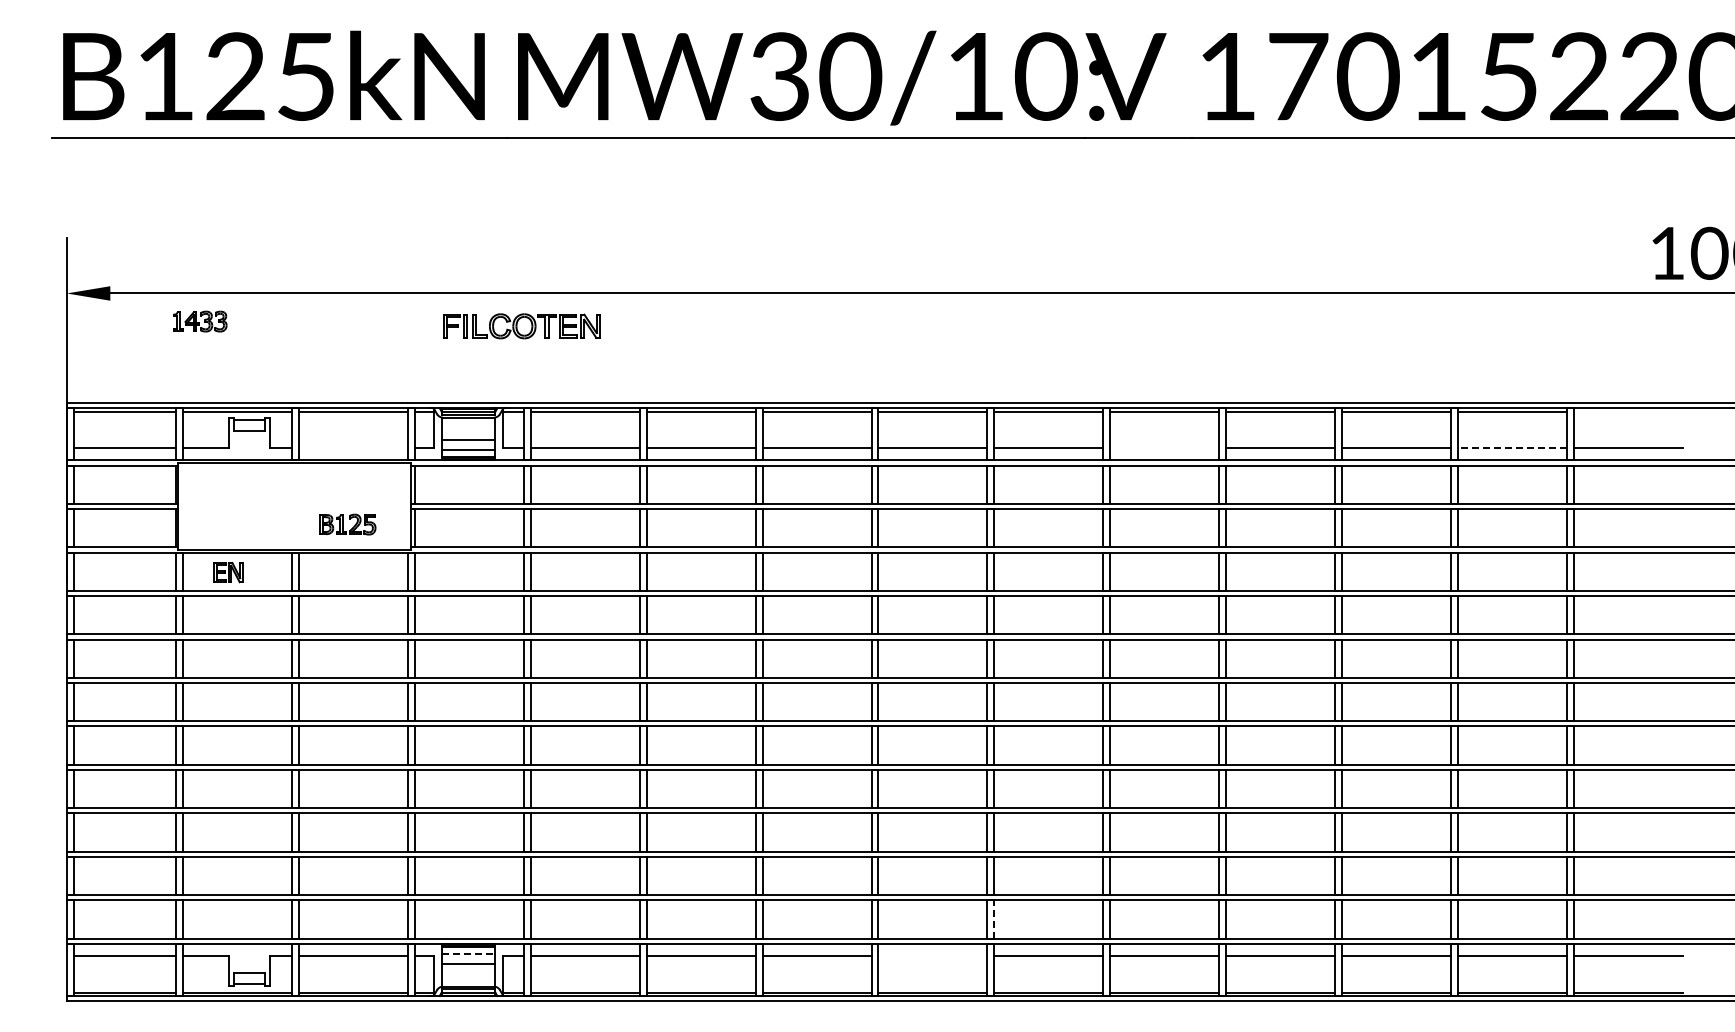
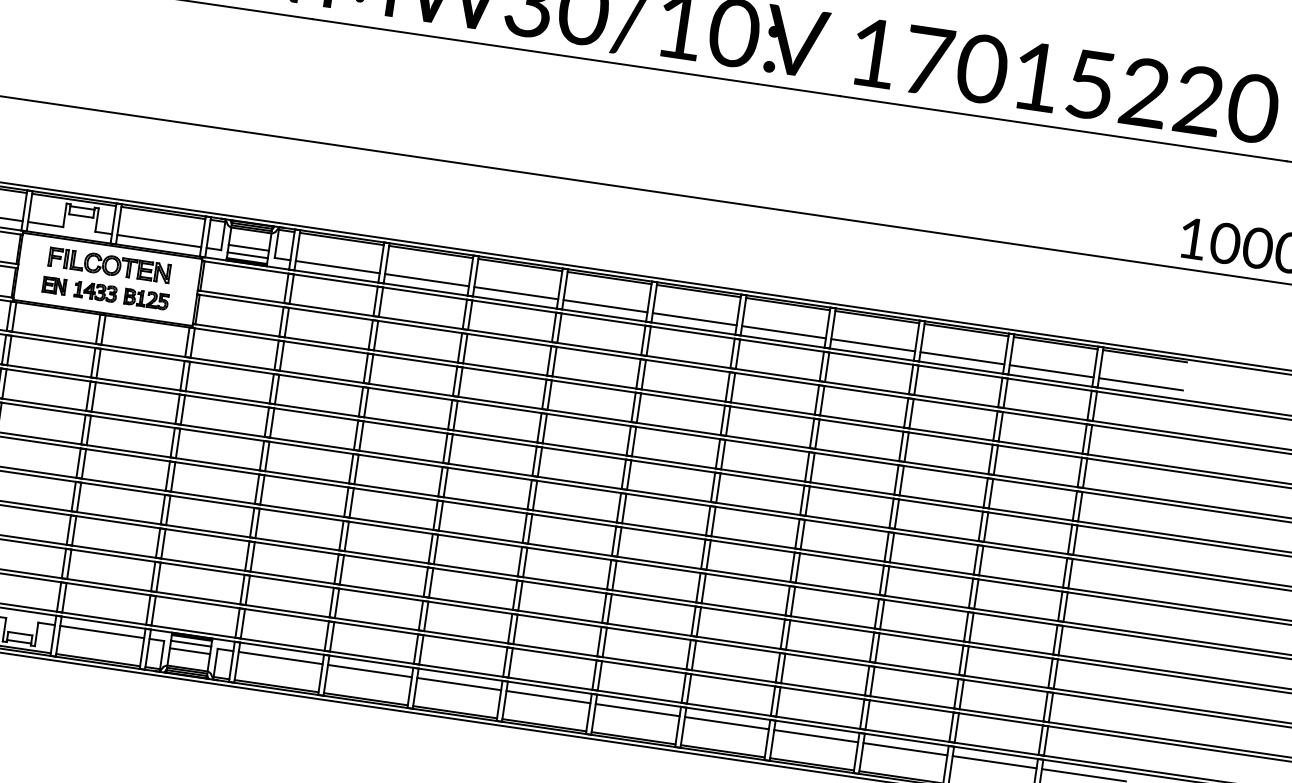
part: (200, 321) -> (96, 291), moved
part: (521, 326) -> (109, 265), moved
line: (1627, 411) -> (1144, 355), added
line: (352, 448) -> (158, 241), added
line: (1164, 448) -> (783, 332), added
line: (1512, 448) -> (1051, 371), dashed -> solid
part: (228, 572) -> (54, 285), moved
line: (994, 919) -> (599, 675), dashed -> solid
line: (469, 954) -> (191, 643), dashed -> solid
line: (932, 956) -> (548, 697), added

